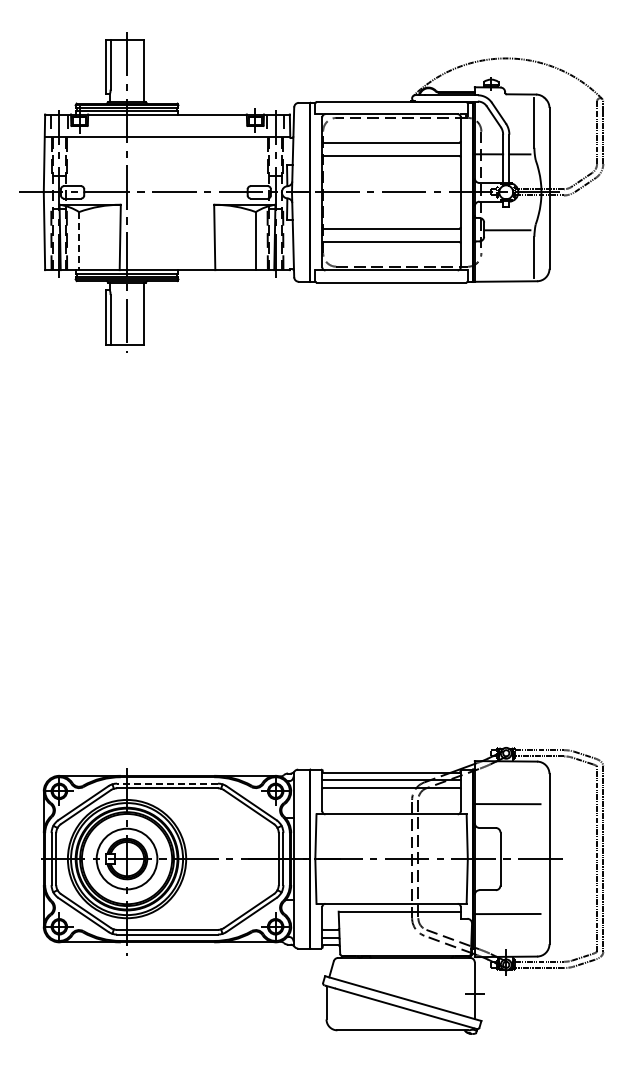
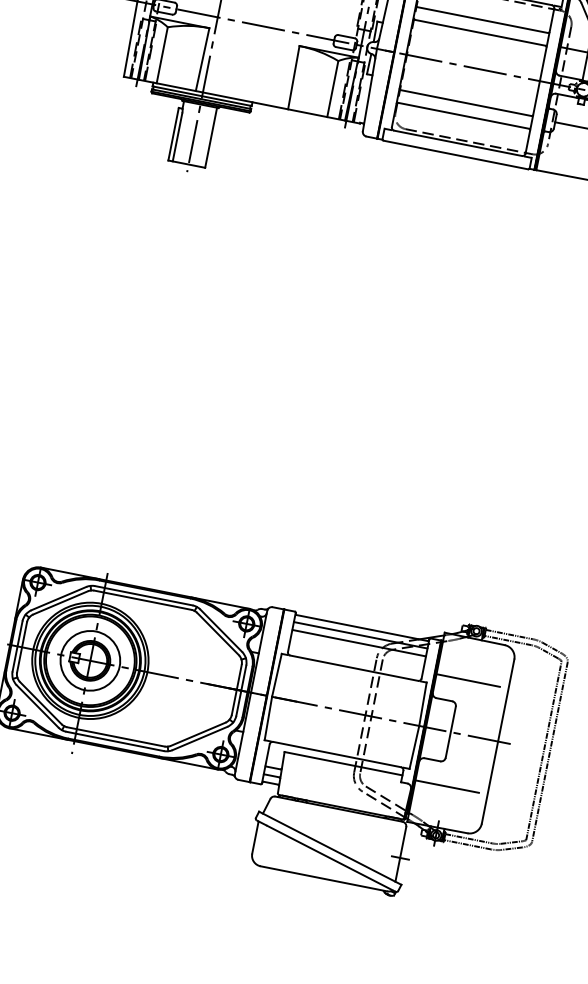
line: (79, 241) -> (162, 55), dashed -> solid
line: (167, 783) -> (143, 595), dashed -> solid

